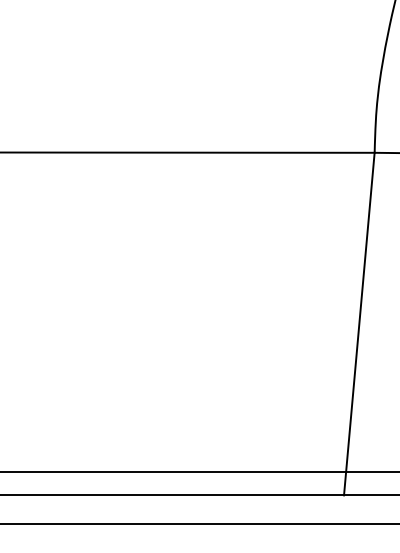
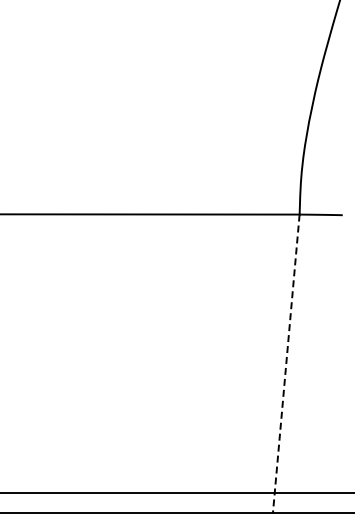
line: (359, 323) -> (286, 363), solid -> dashed

